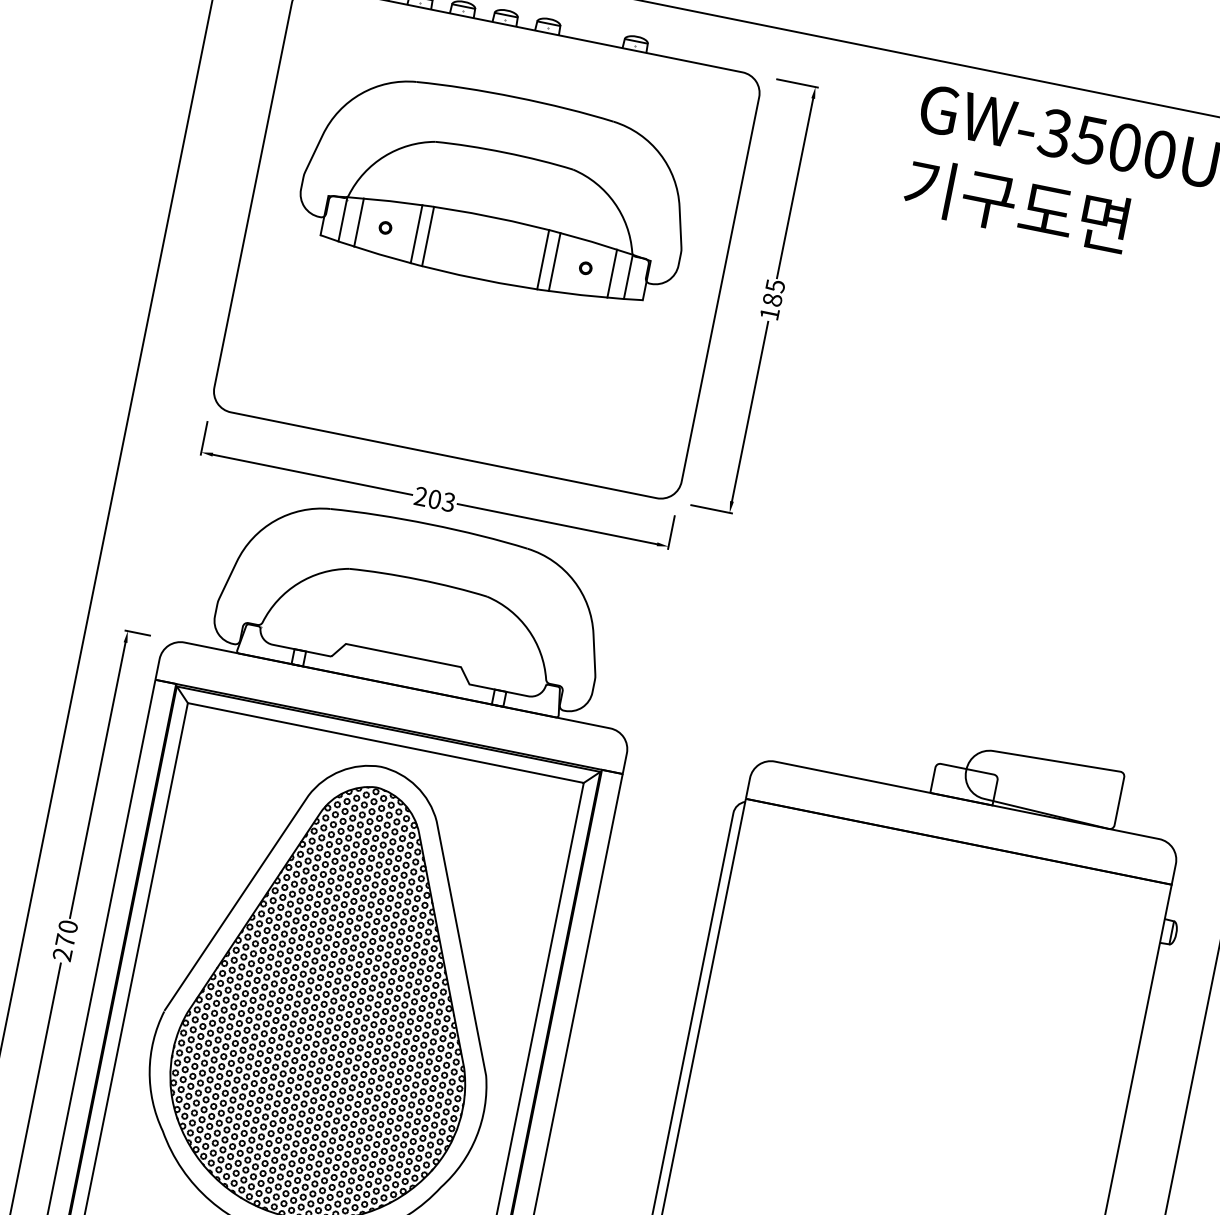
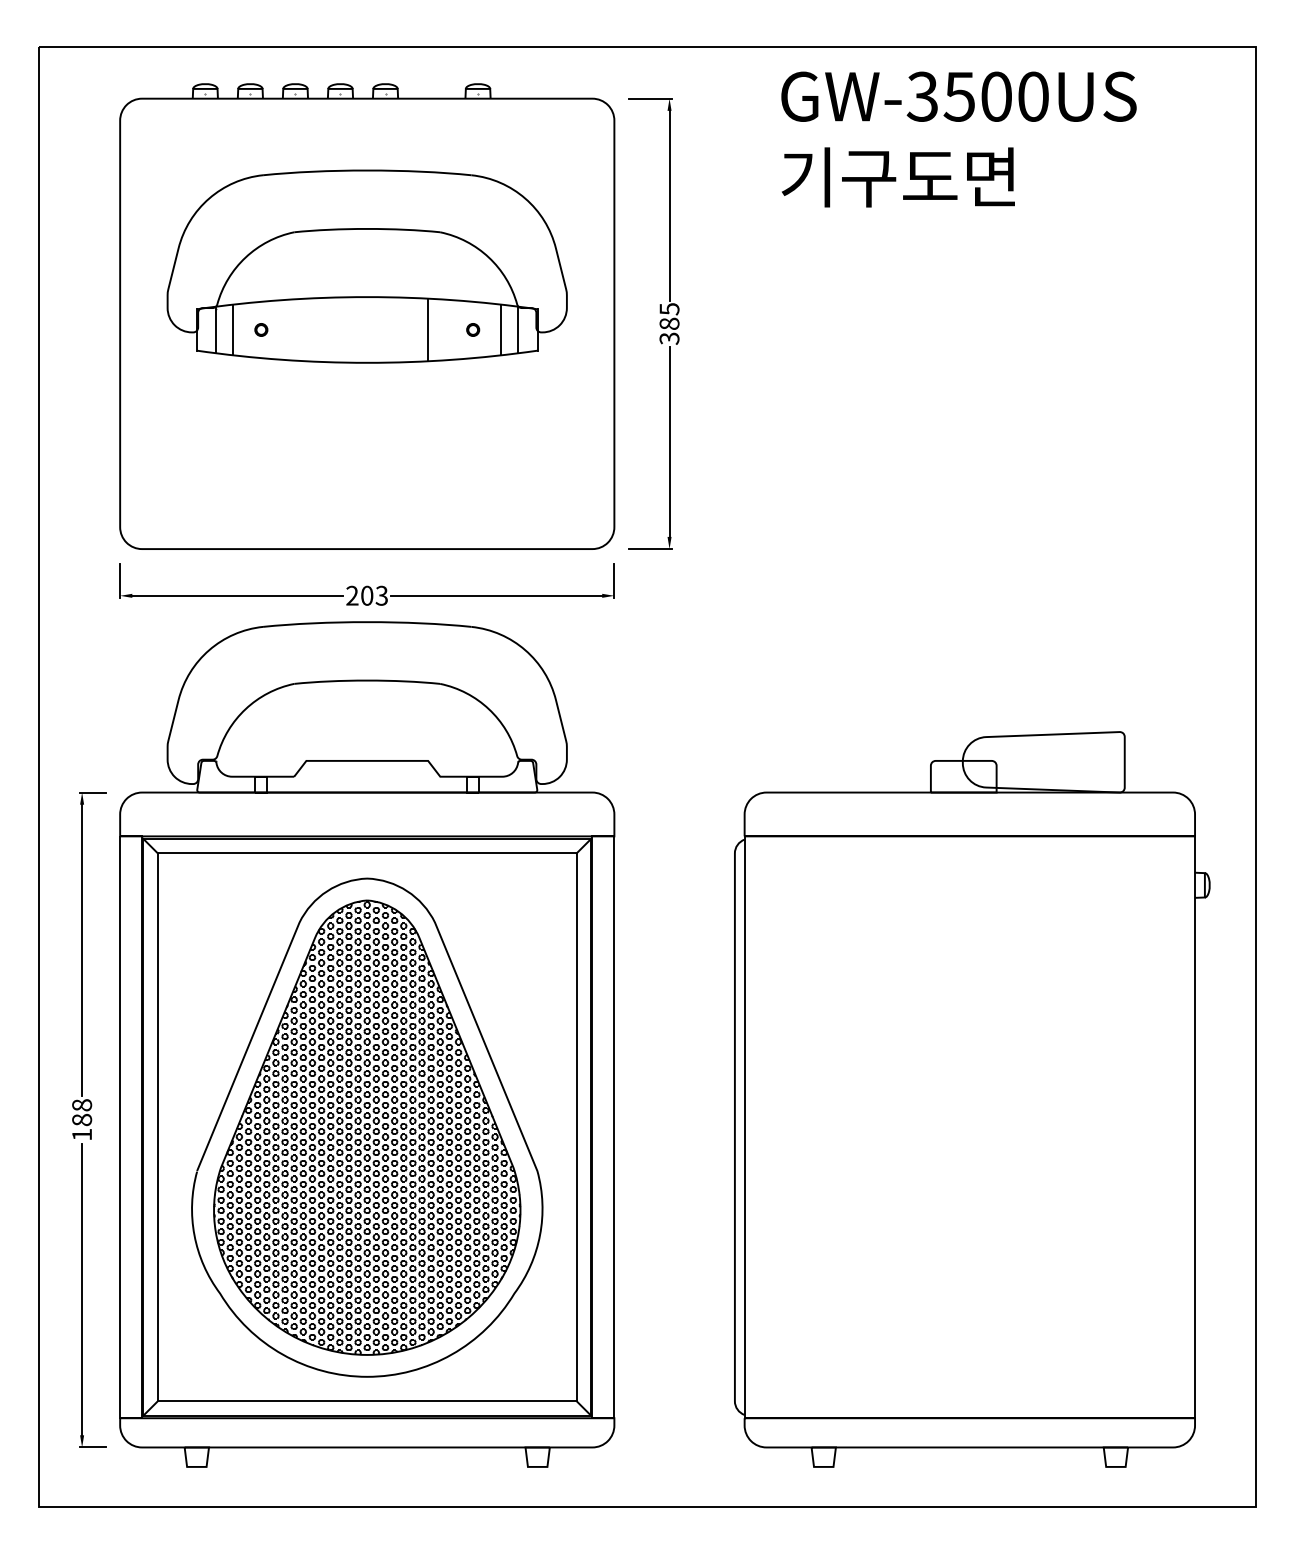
line: (416, 233) -> (294, 329), removed
line: (428, 236) -> (306, 329), removed
line: (554, 261) -> (440, 329), removed
text: (769, 313) -> (669, 338), 185 -> 385
text: (65, 940) -> (82, 1119), 270 -> 188

